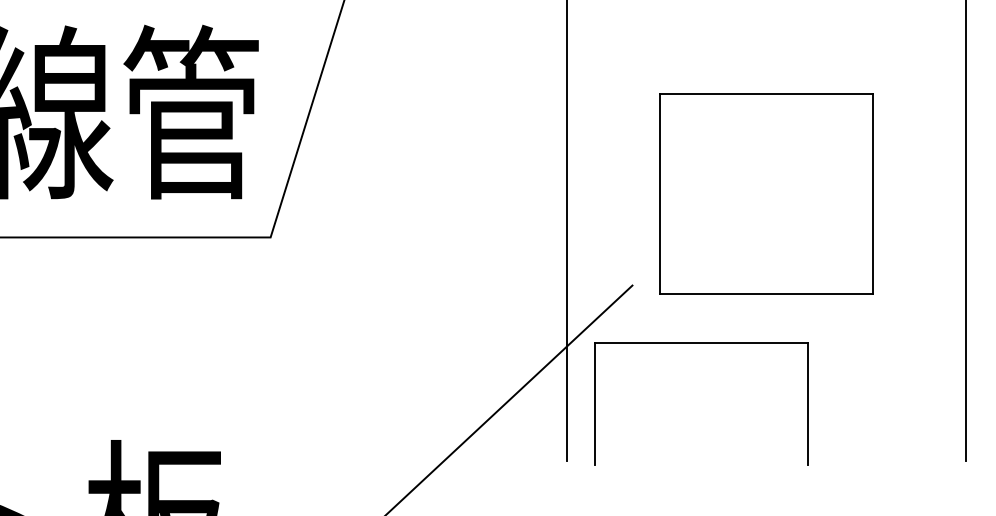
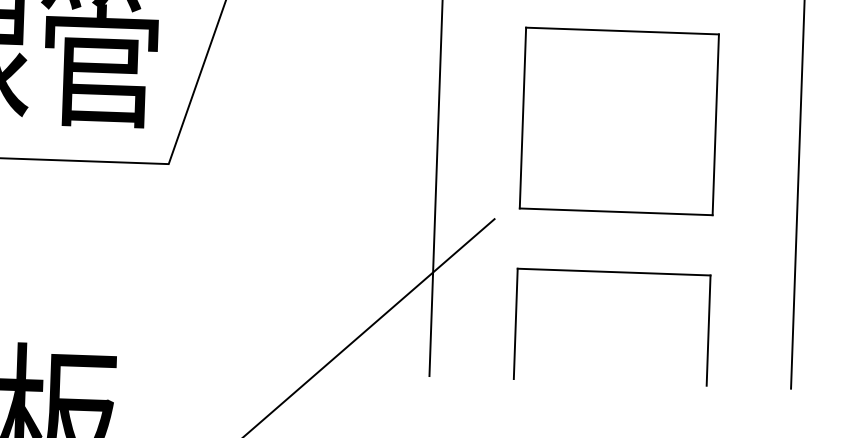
part: (766, 193) -> (619, 120), moved
part: (701, 343) -> (614, 272), moved

